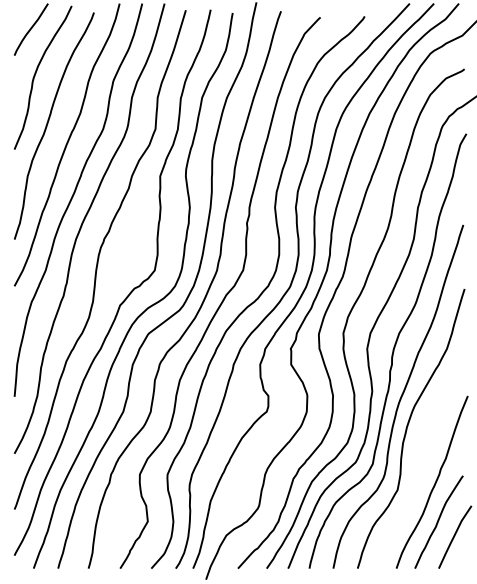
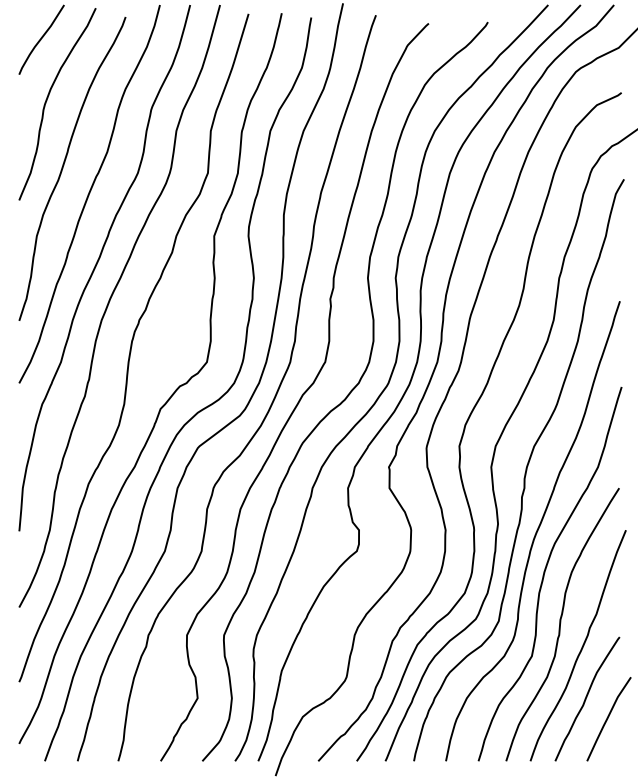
curve: (419, 466) -> (561, 624), added

